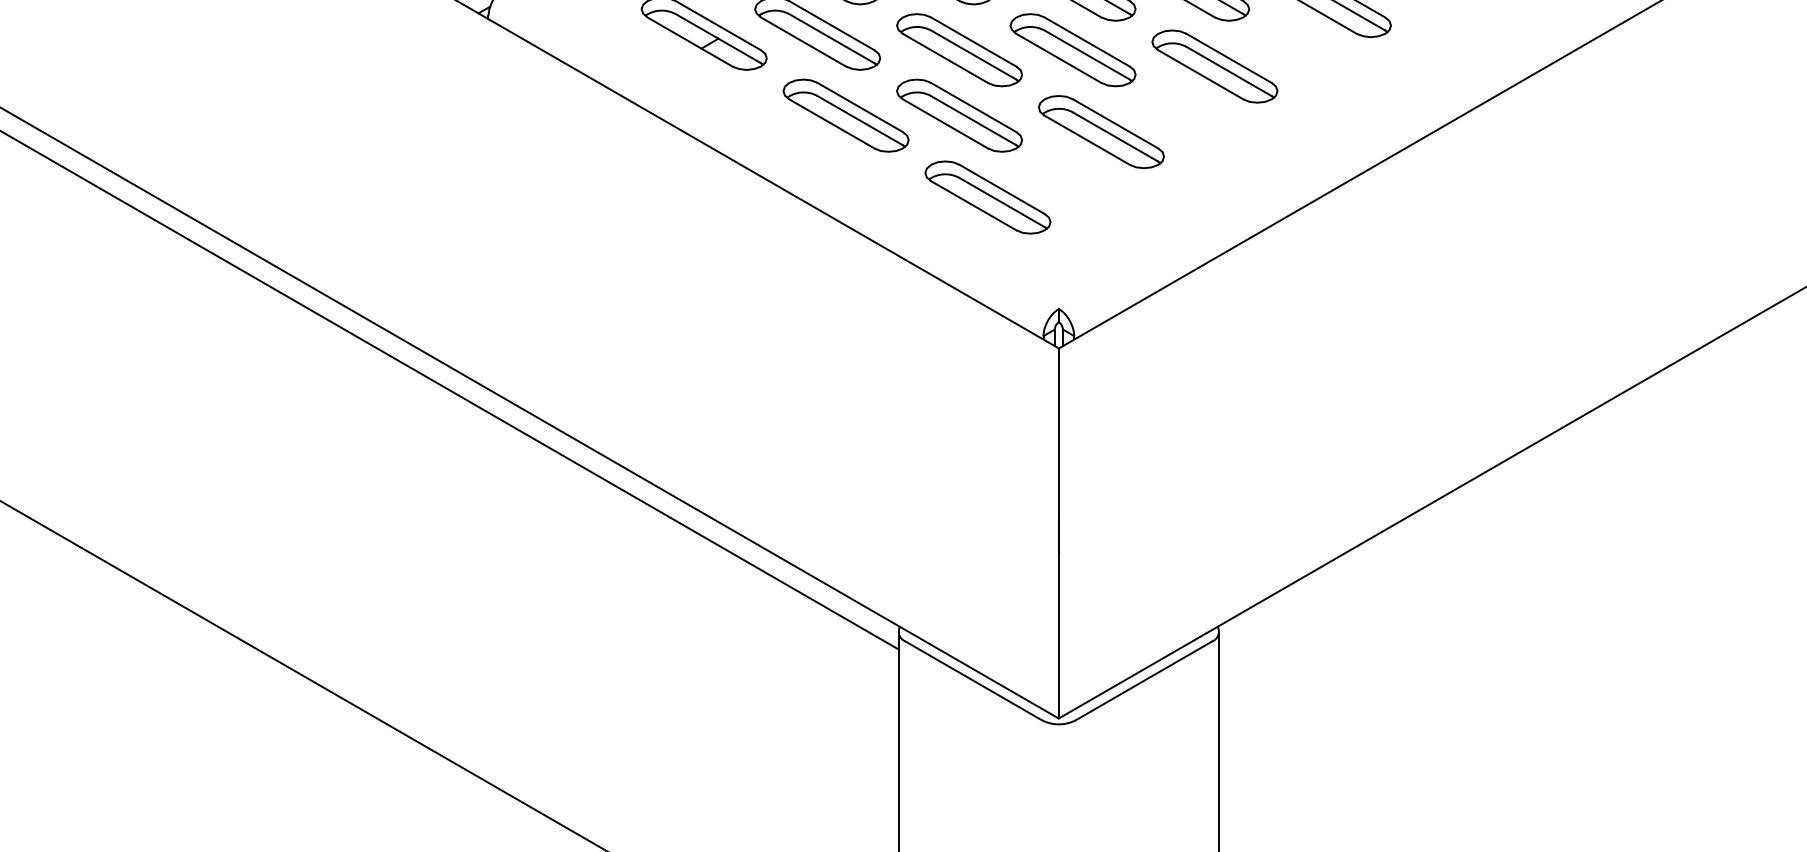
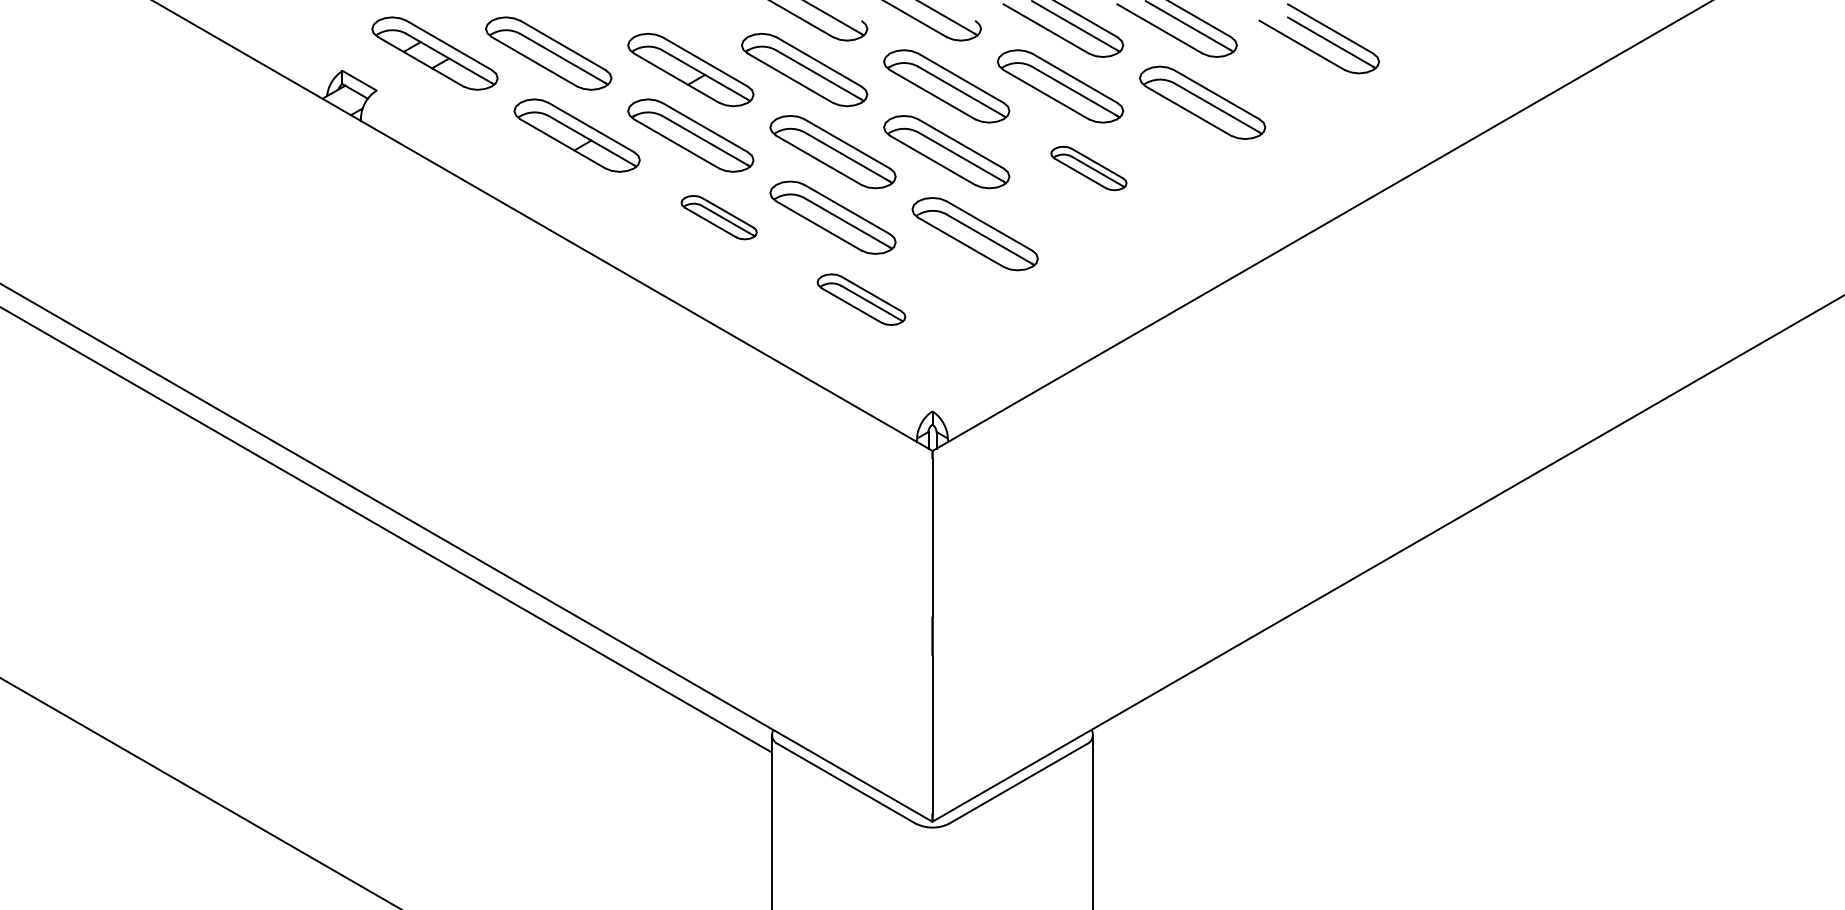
part: (1214, 66) -> (1088, 168), size x0.6
part: (845, 115) -> (718, 217), size x0.6
part: (988, 197) -> (861, 299), size x0.7

